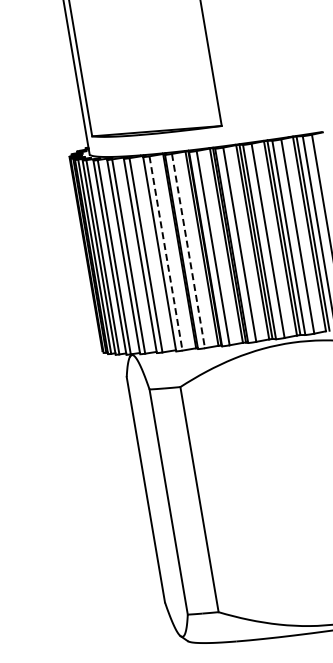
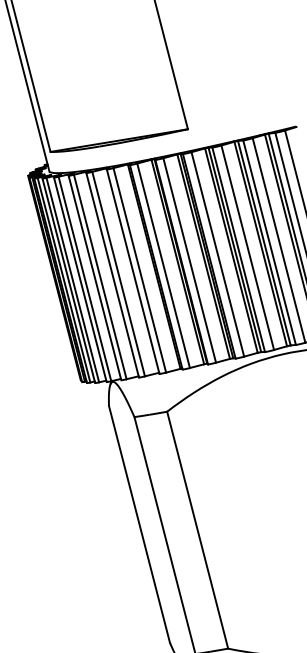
line: (188, 251) -> (163, 266), dashed -> solid
line: (166, 253) -> (140, 270), dashed -> solid

